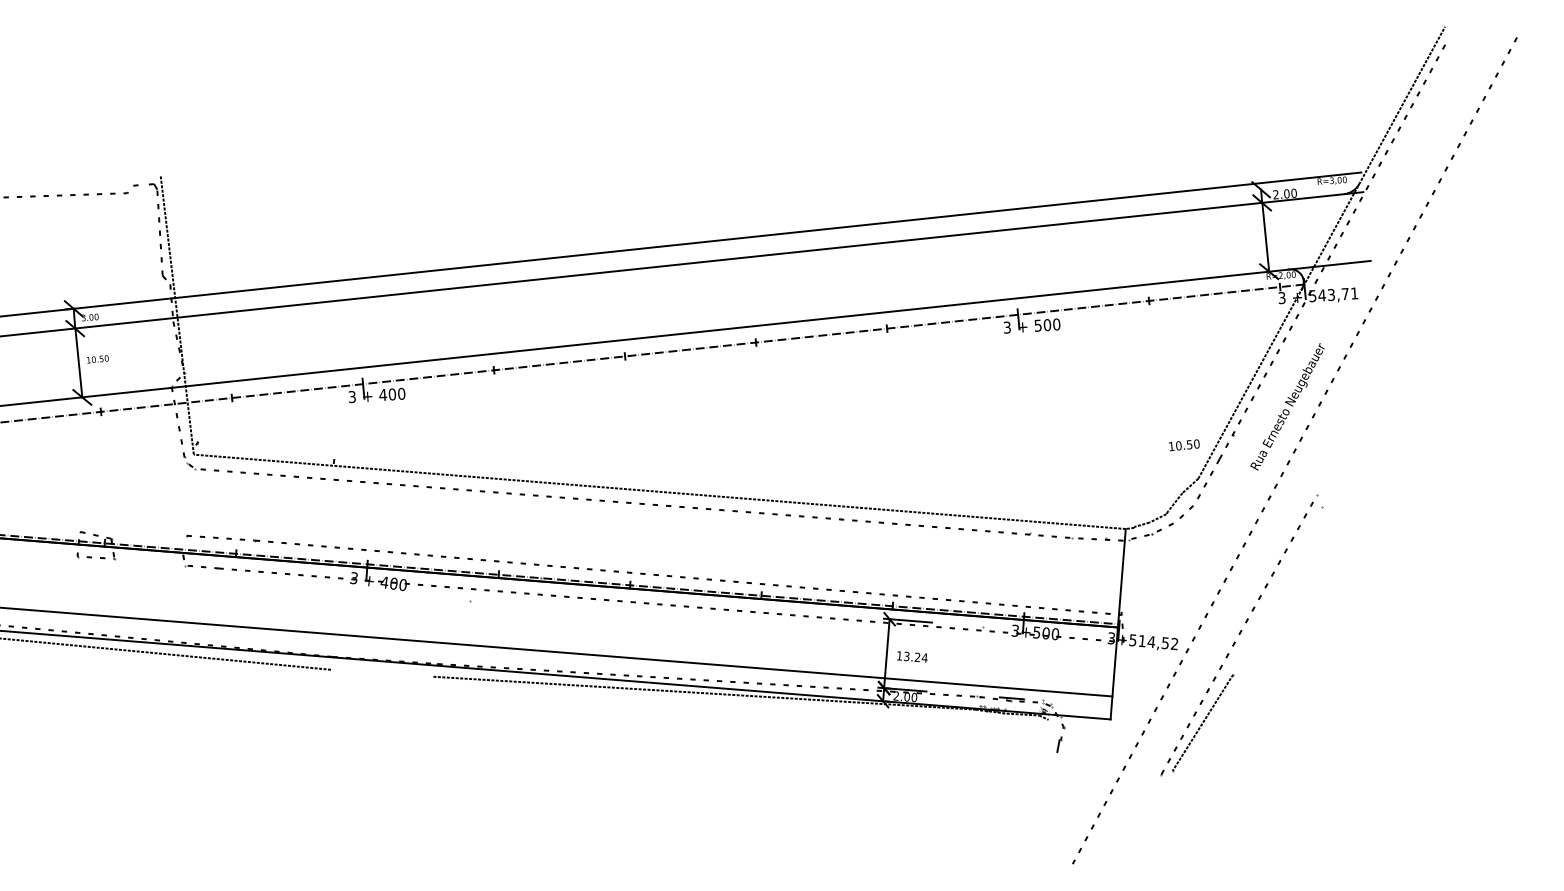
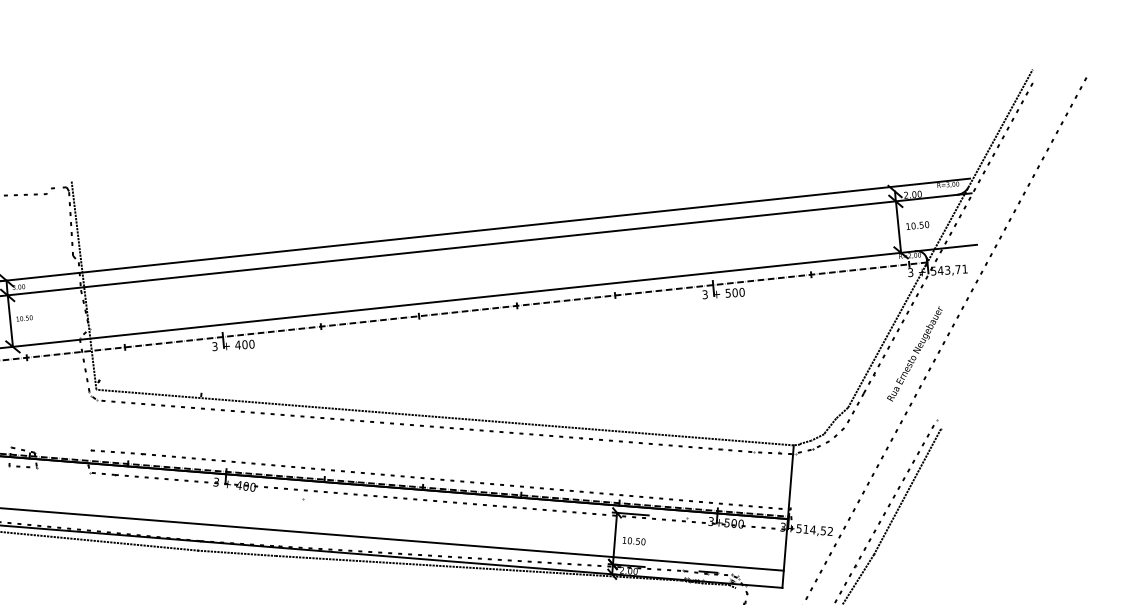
text: (1184, 445) -> (917, 225), moved
line: (1277, 590) -> (907, 491), added
text: (915, 656) -> (636, 540), 13.24 -> 10.50
line: (380, 672) -> (236, 552), added

